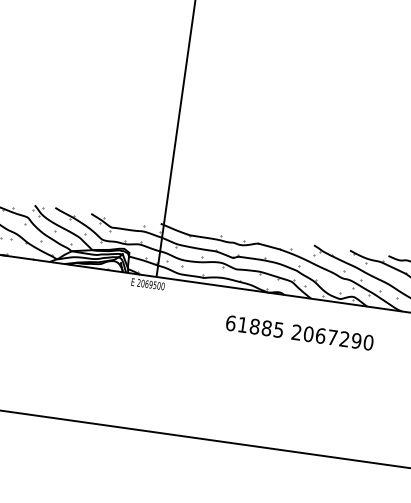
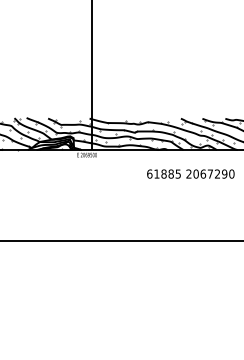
text: (299, 331) -> (190, 173), moved

